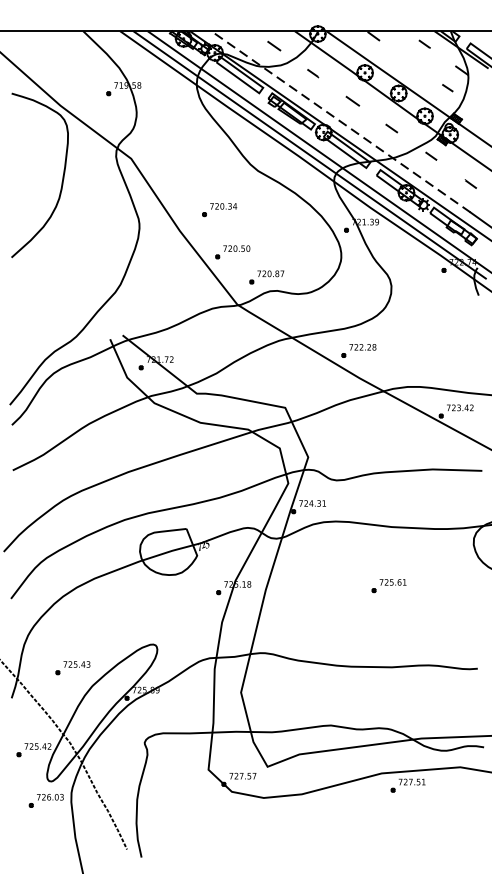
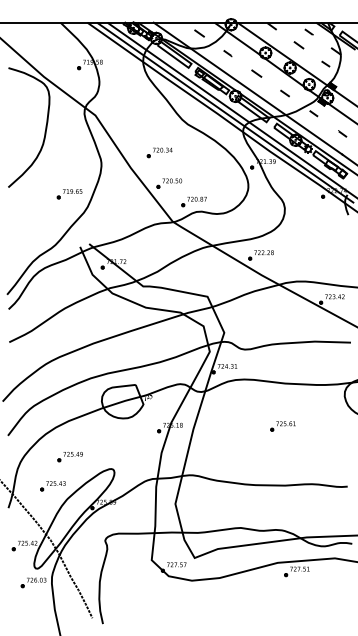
line: (410, 62) -> (298, 45), added
line: (340, 121) -> (247, 88), dashed -> solid
part: (95, 267) -> (69, 194), added
part: (95, 628) -> (69, 457), added

